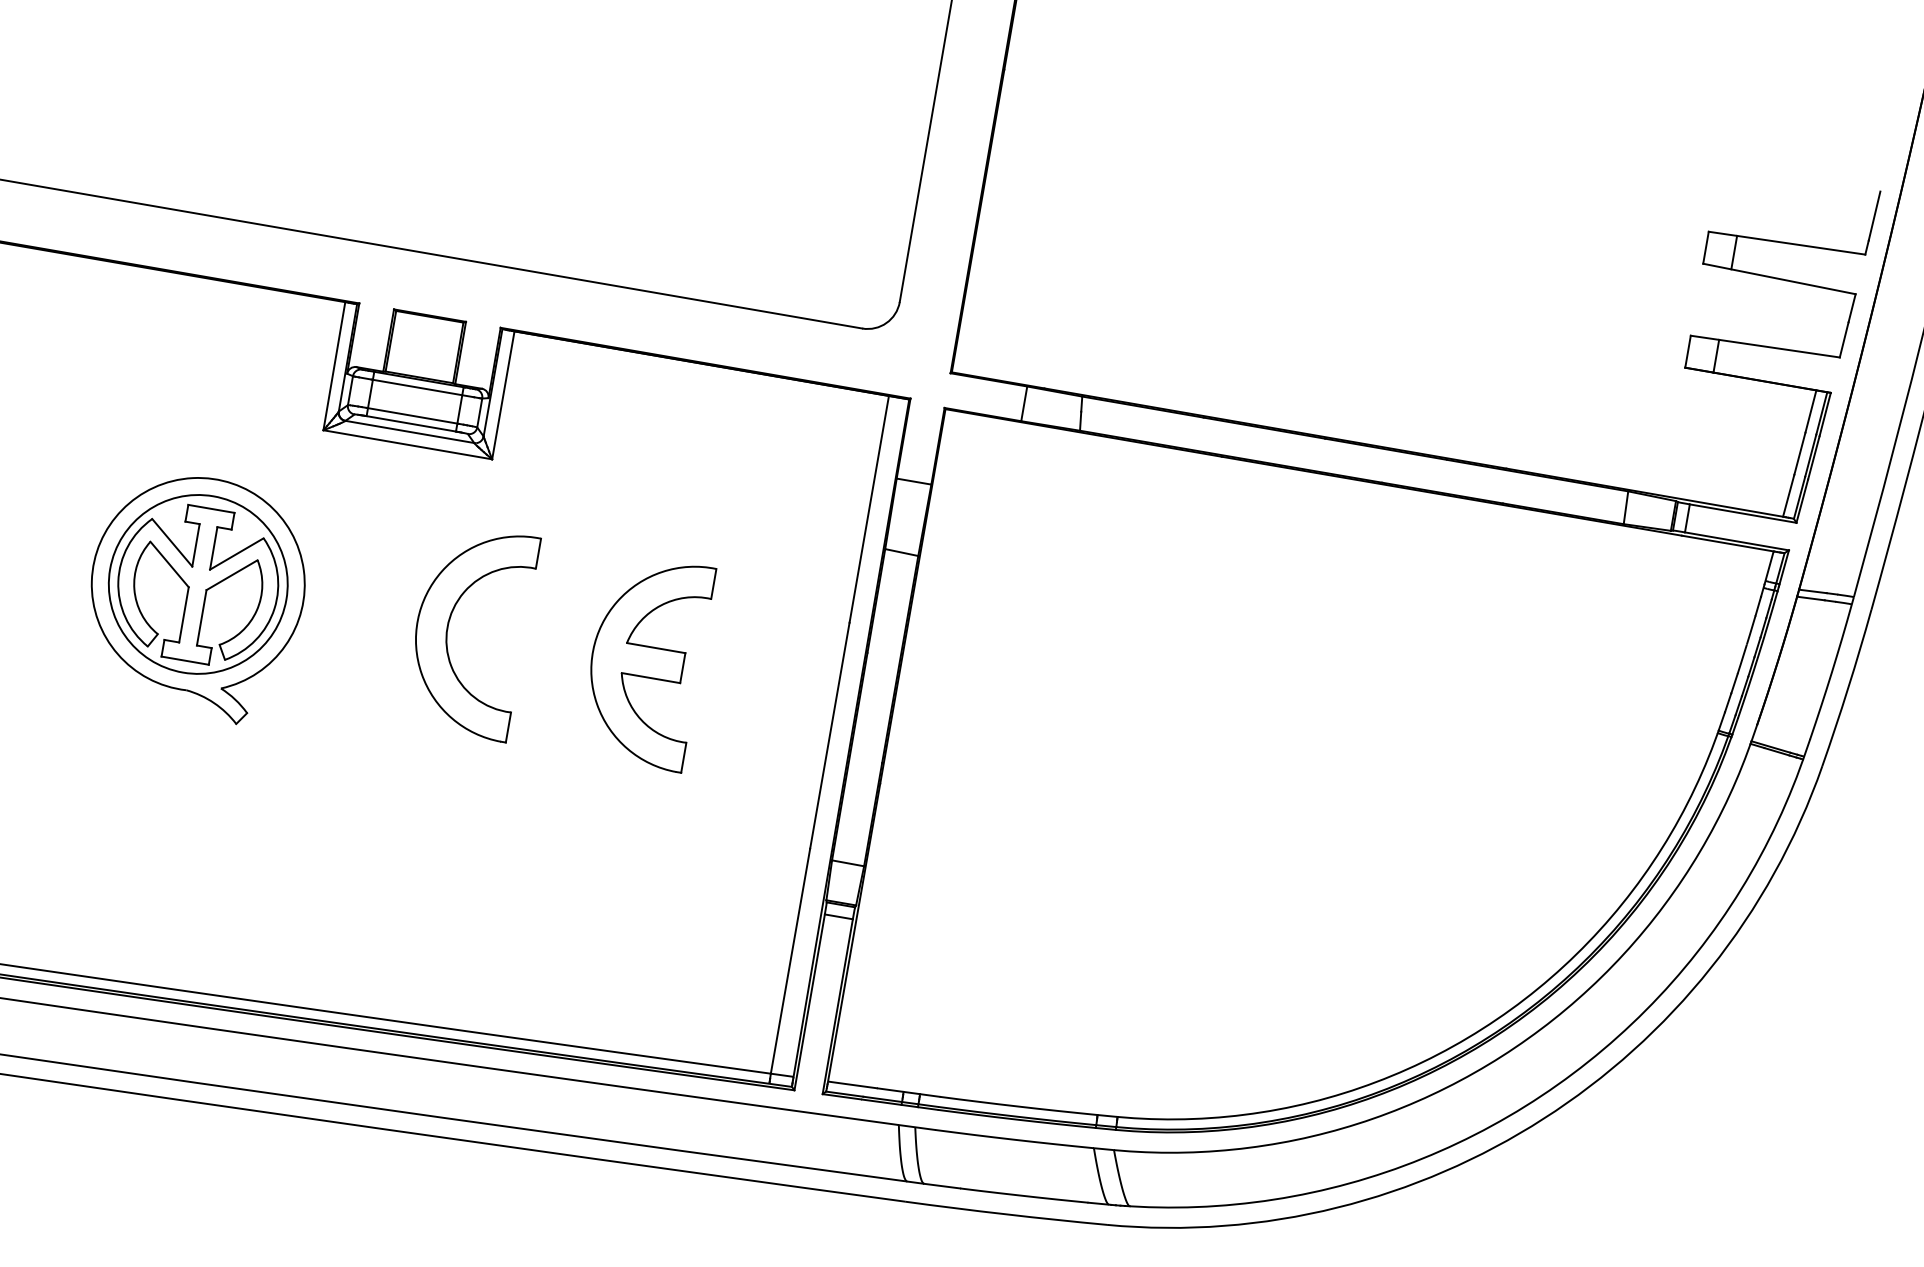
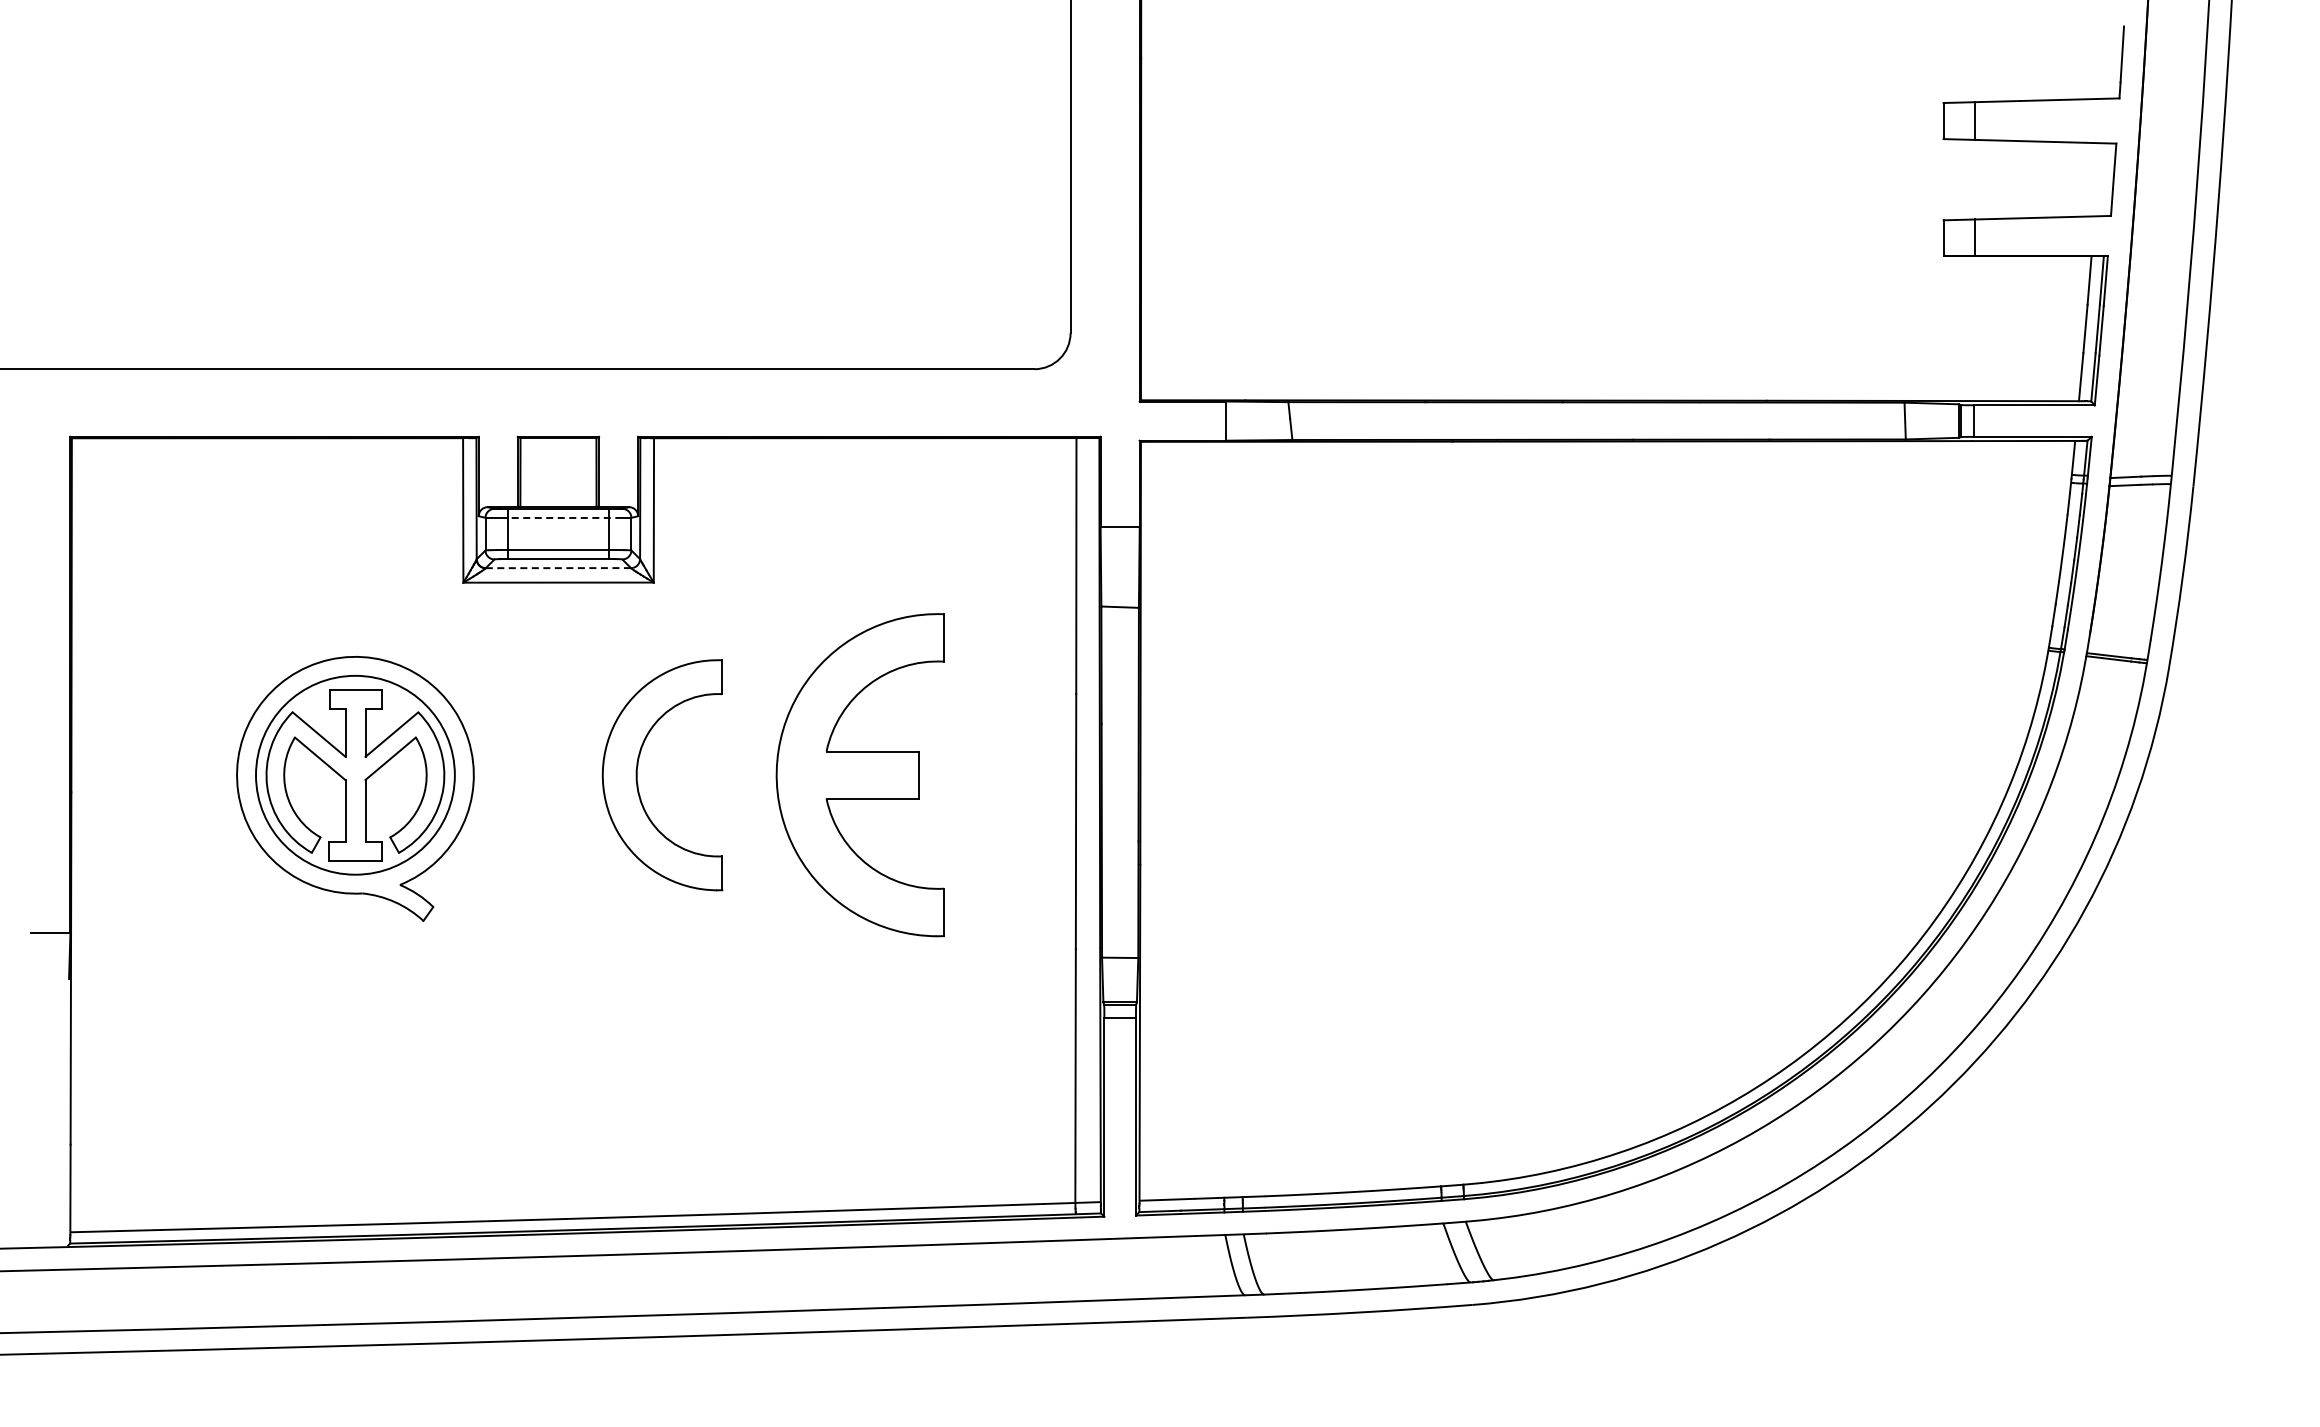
line: (423, 387) -> (564, 517), solid -> dashed
line: (409, 432) -> (558, 568), solid -> dashed
part: (645, 661) -> (860, 775), size x1.4

